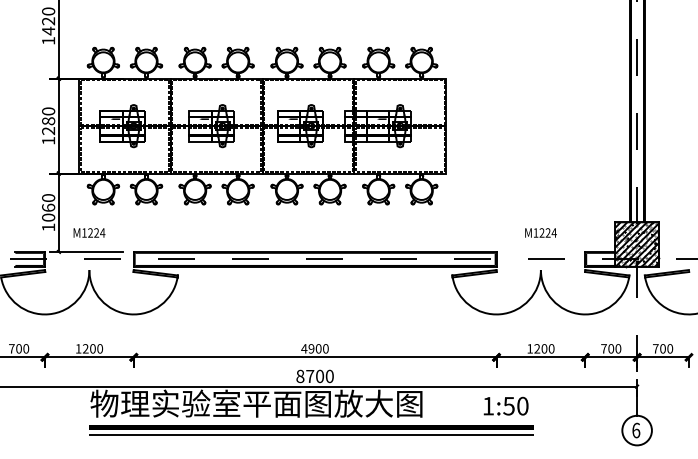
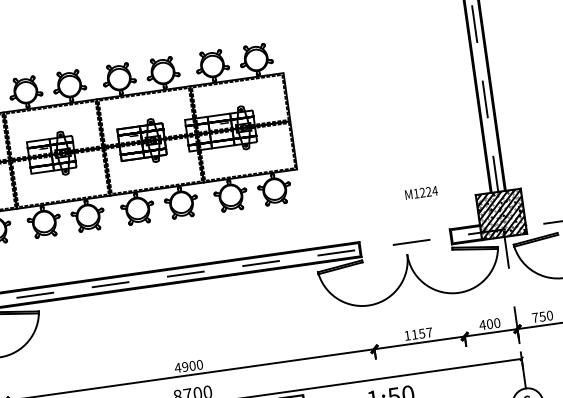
text: (540, 232) -> (420, 192), moved
text: (544, 348) -> (422, 333), 1200 -> 1157
text: (603, 348) -> (482, 324), 700 -> 400
text: (662, 348) -> (542, 316), 700 -> 750

